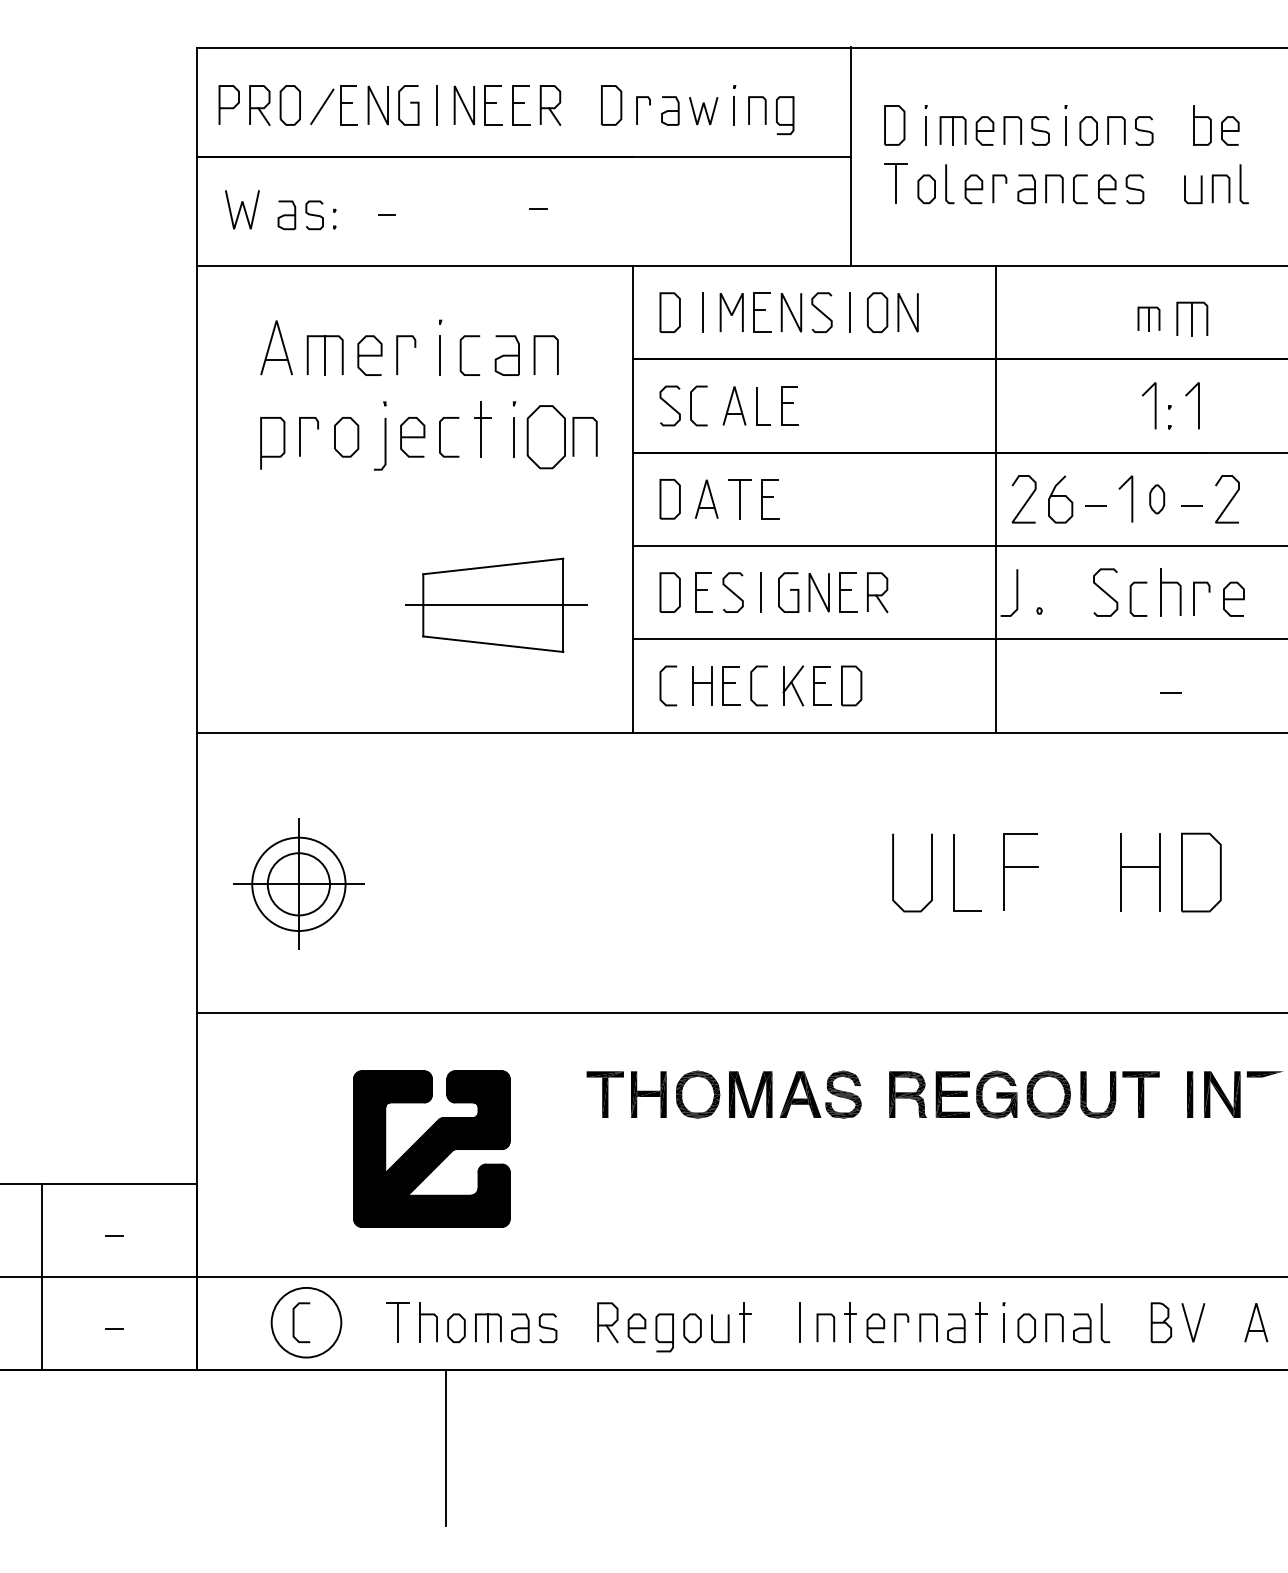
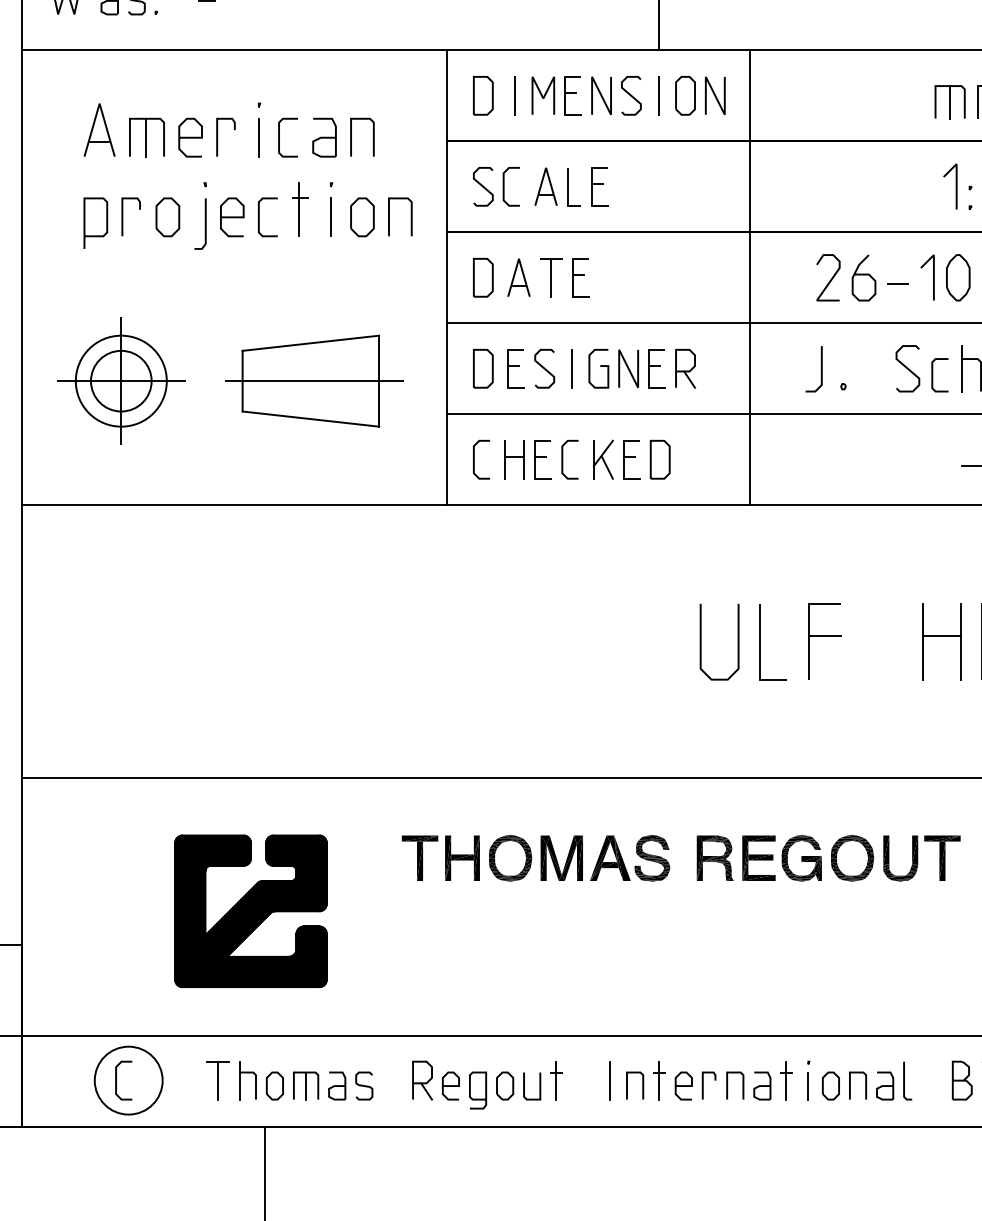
part: (1148, 318) -> (949, 101), size x1.43
part: (545, 437) -> (361, 217), size x0.62
line: (996, 499) -> (750, 277), moved
part: (1156, 499) -> (957, 277), size x1.67
part: (298, 883) -> (120, 380), moved

